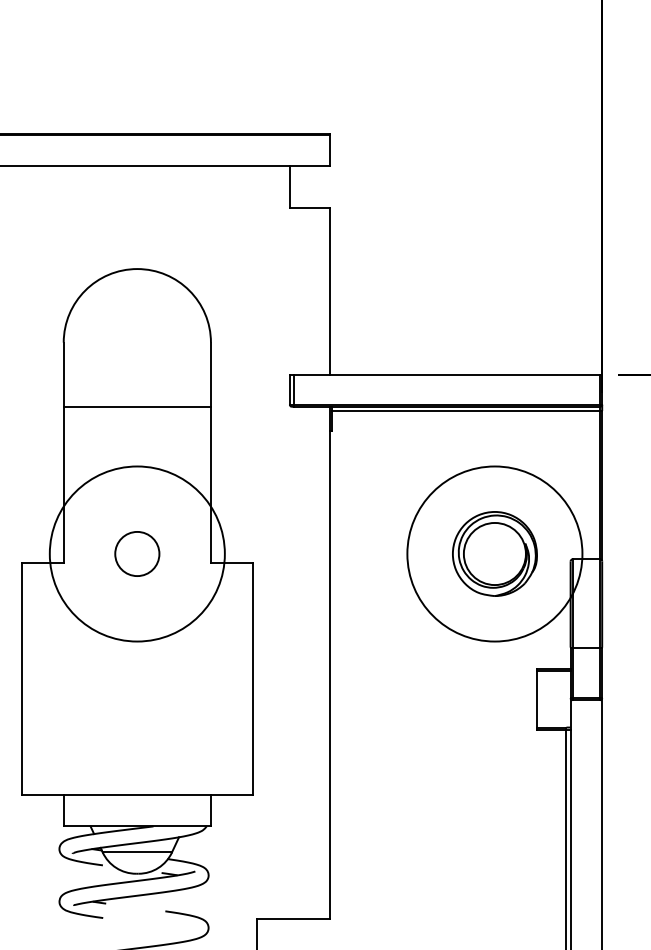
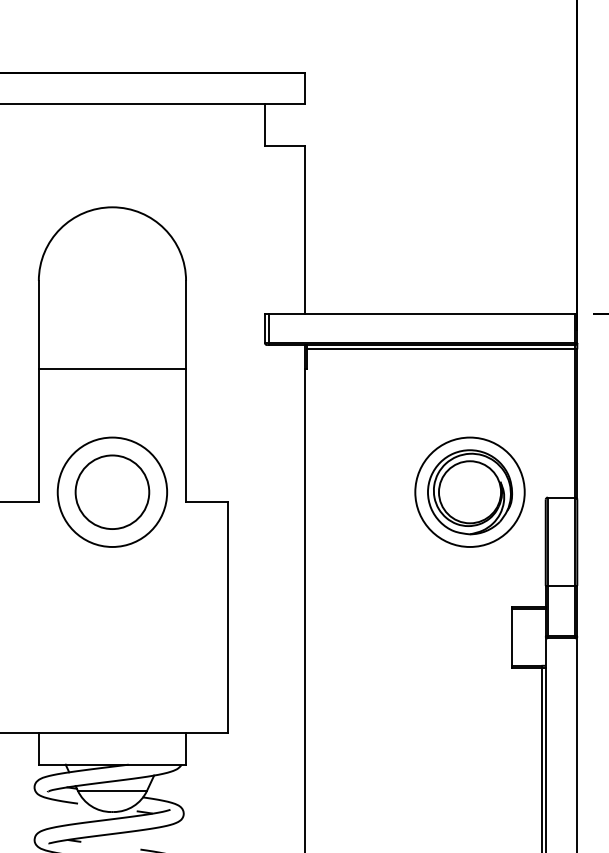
line: (136, 406) -> (111, 368), moved
circle: (137, 553) -> (112, 491), size x0.62
circle: (137, 553) -> (112, 491), size x1.67
circle: (494, 553) -> (469, 491), size x0.62

